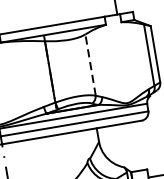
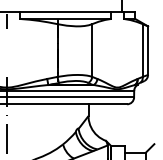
line: (90, 65) -> (92, 50), dashed -> solid

